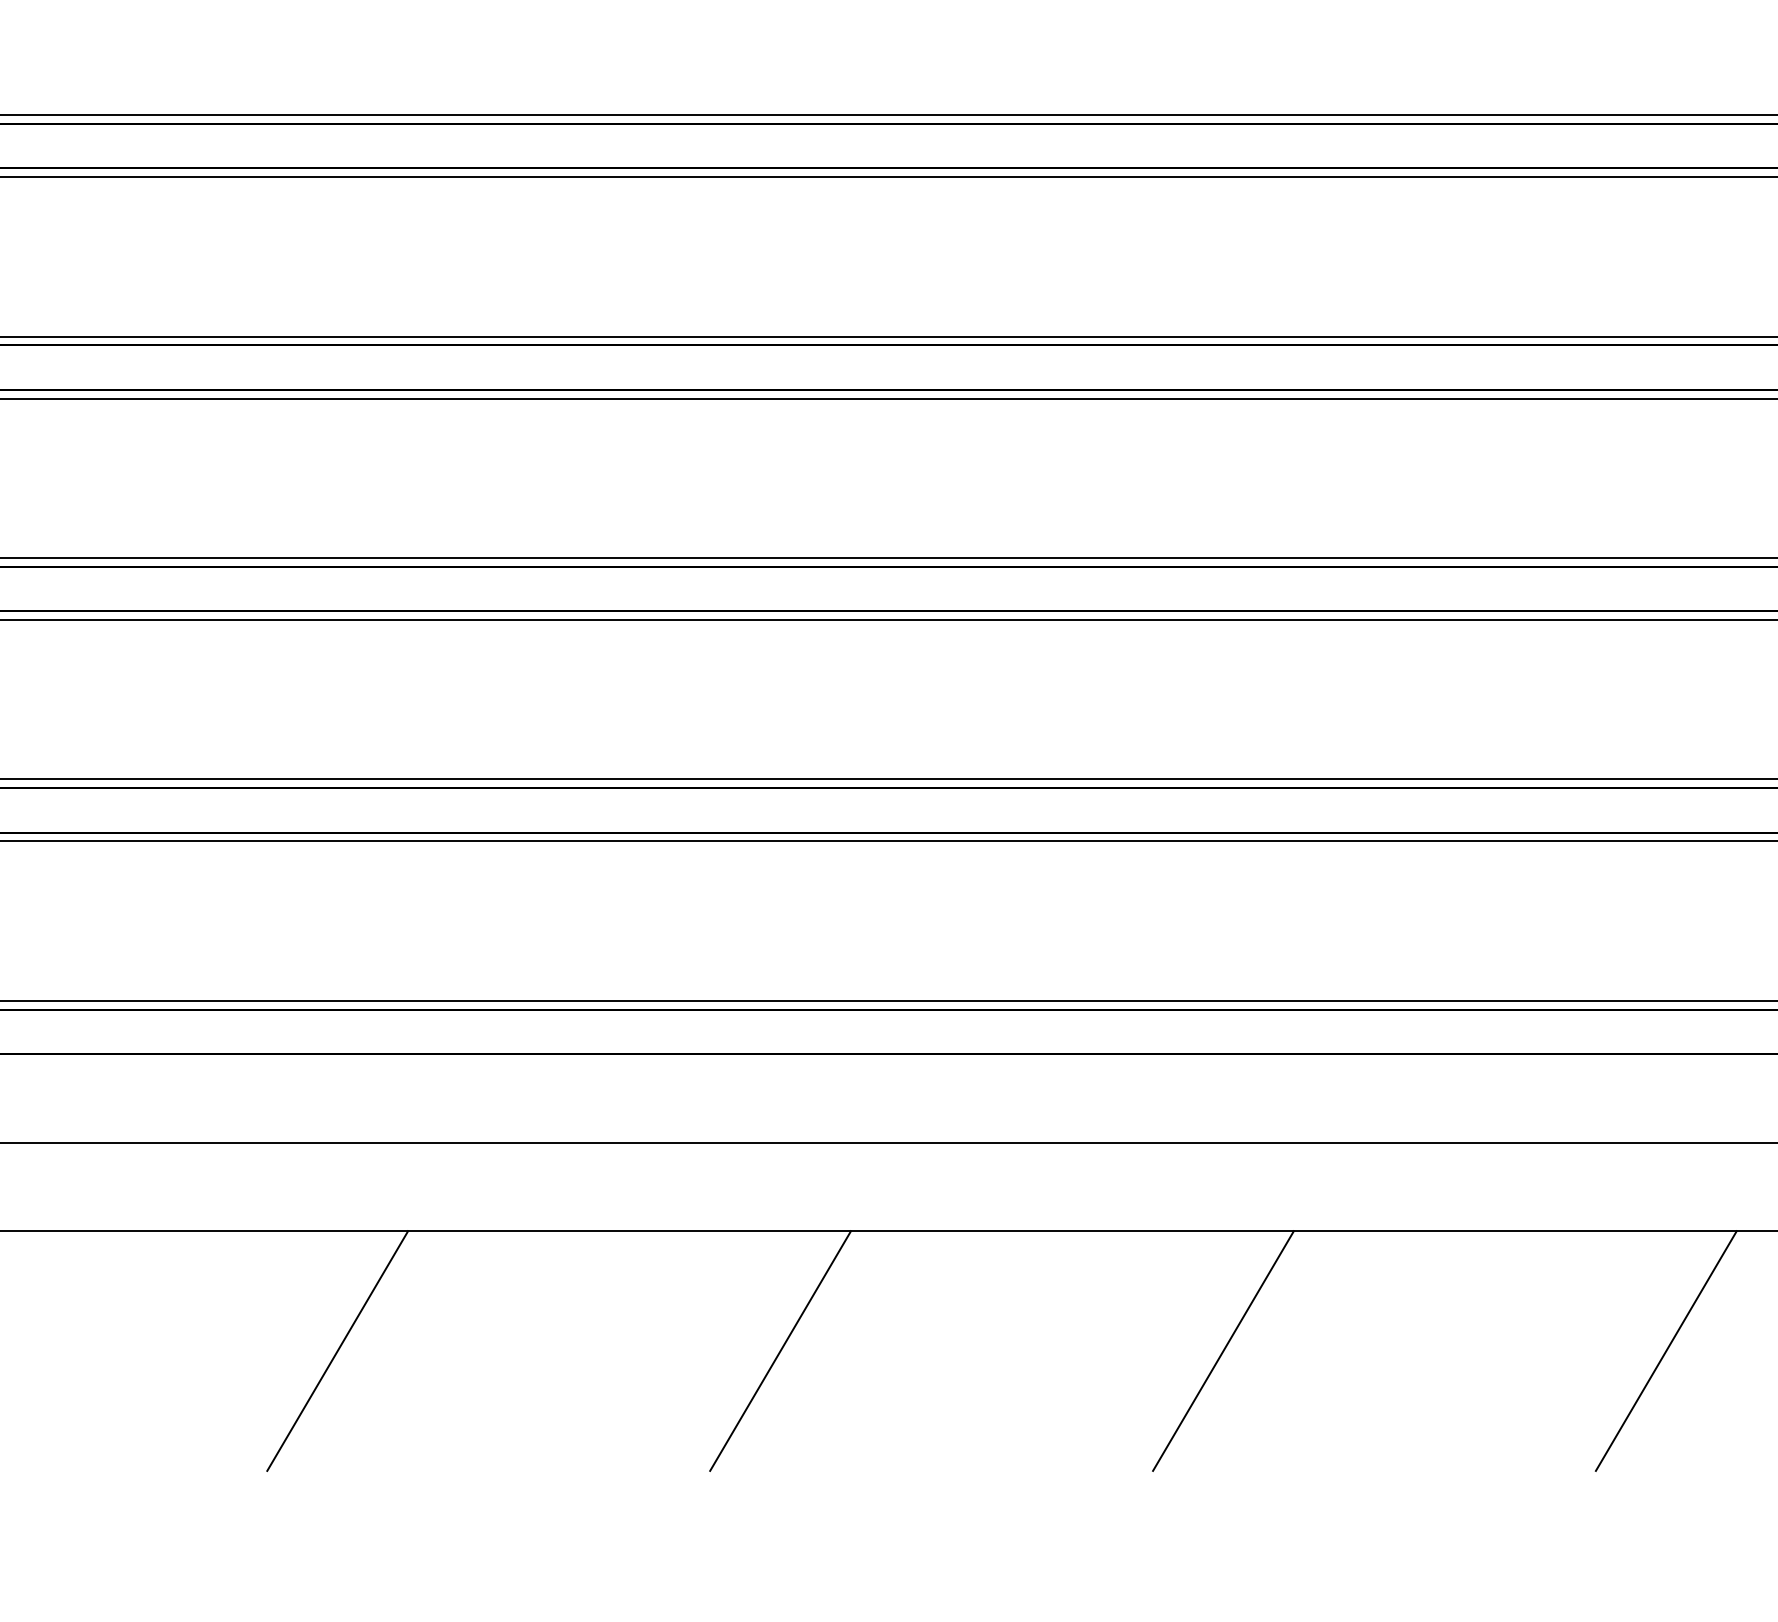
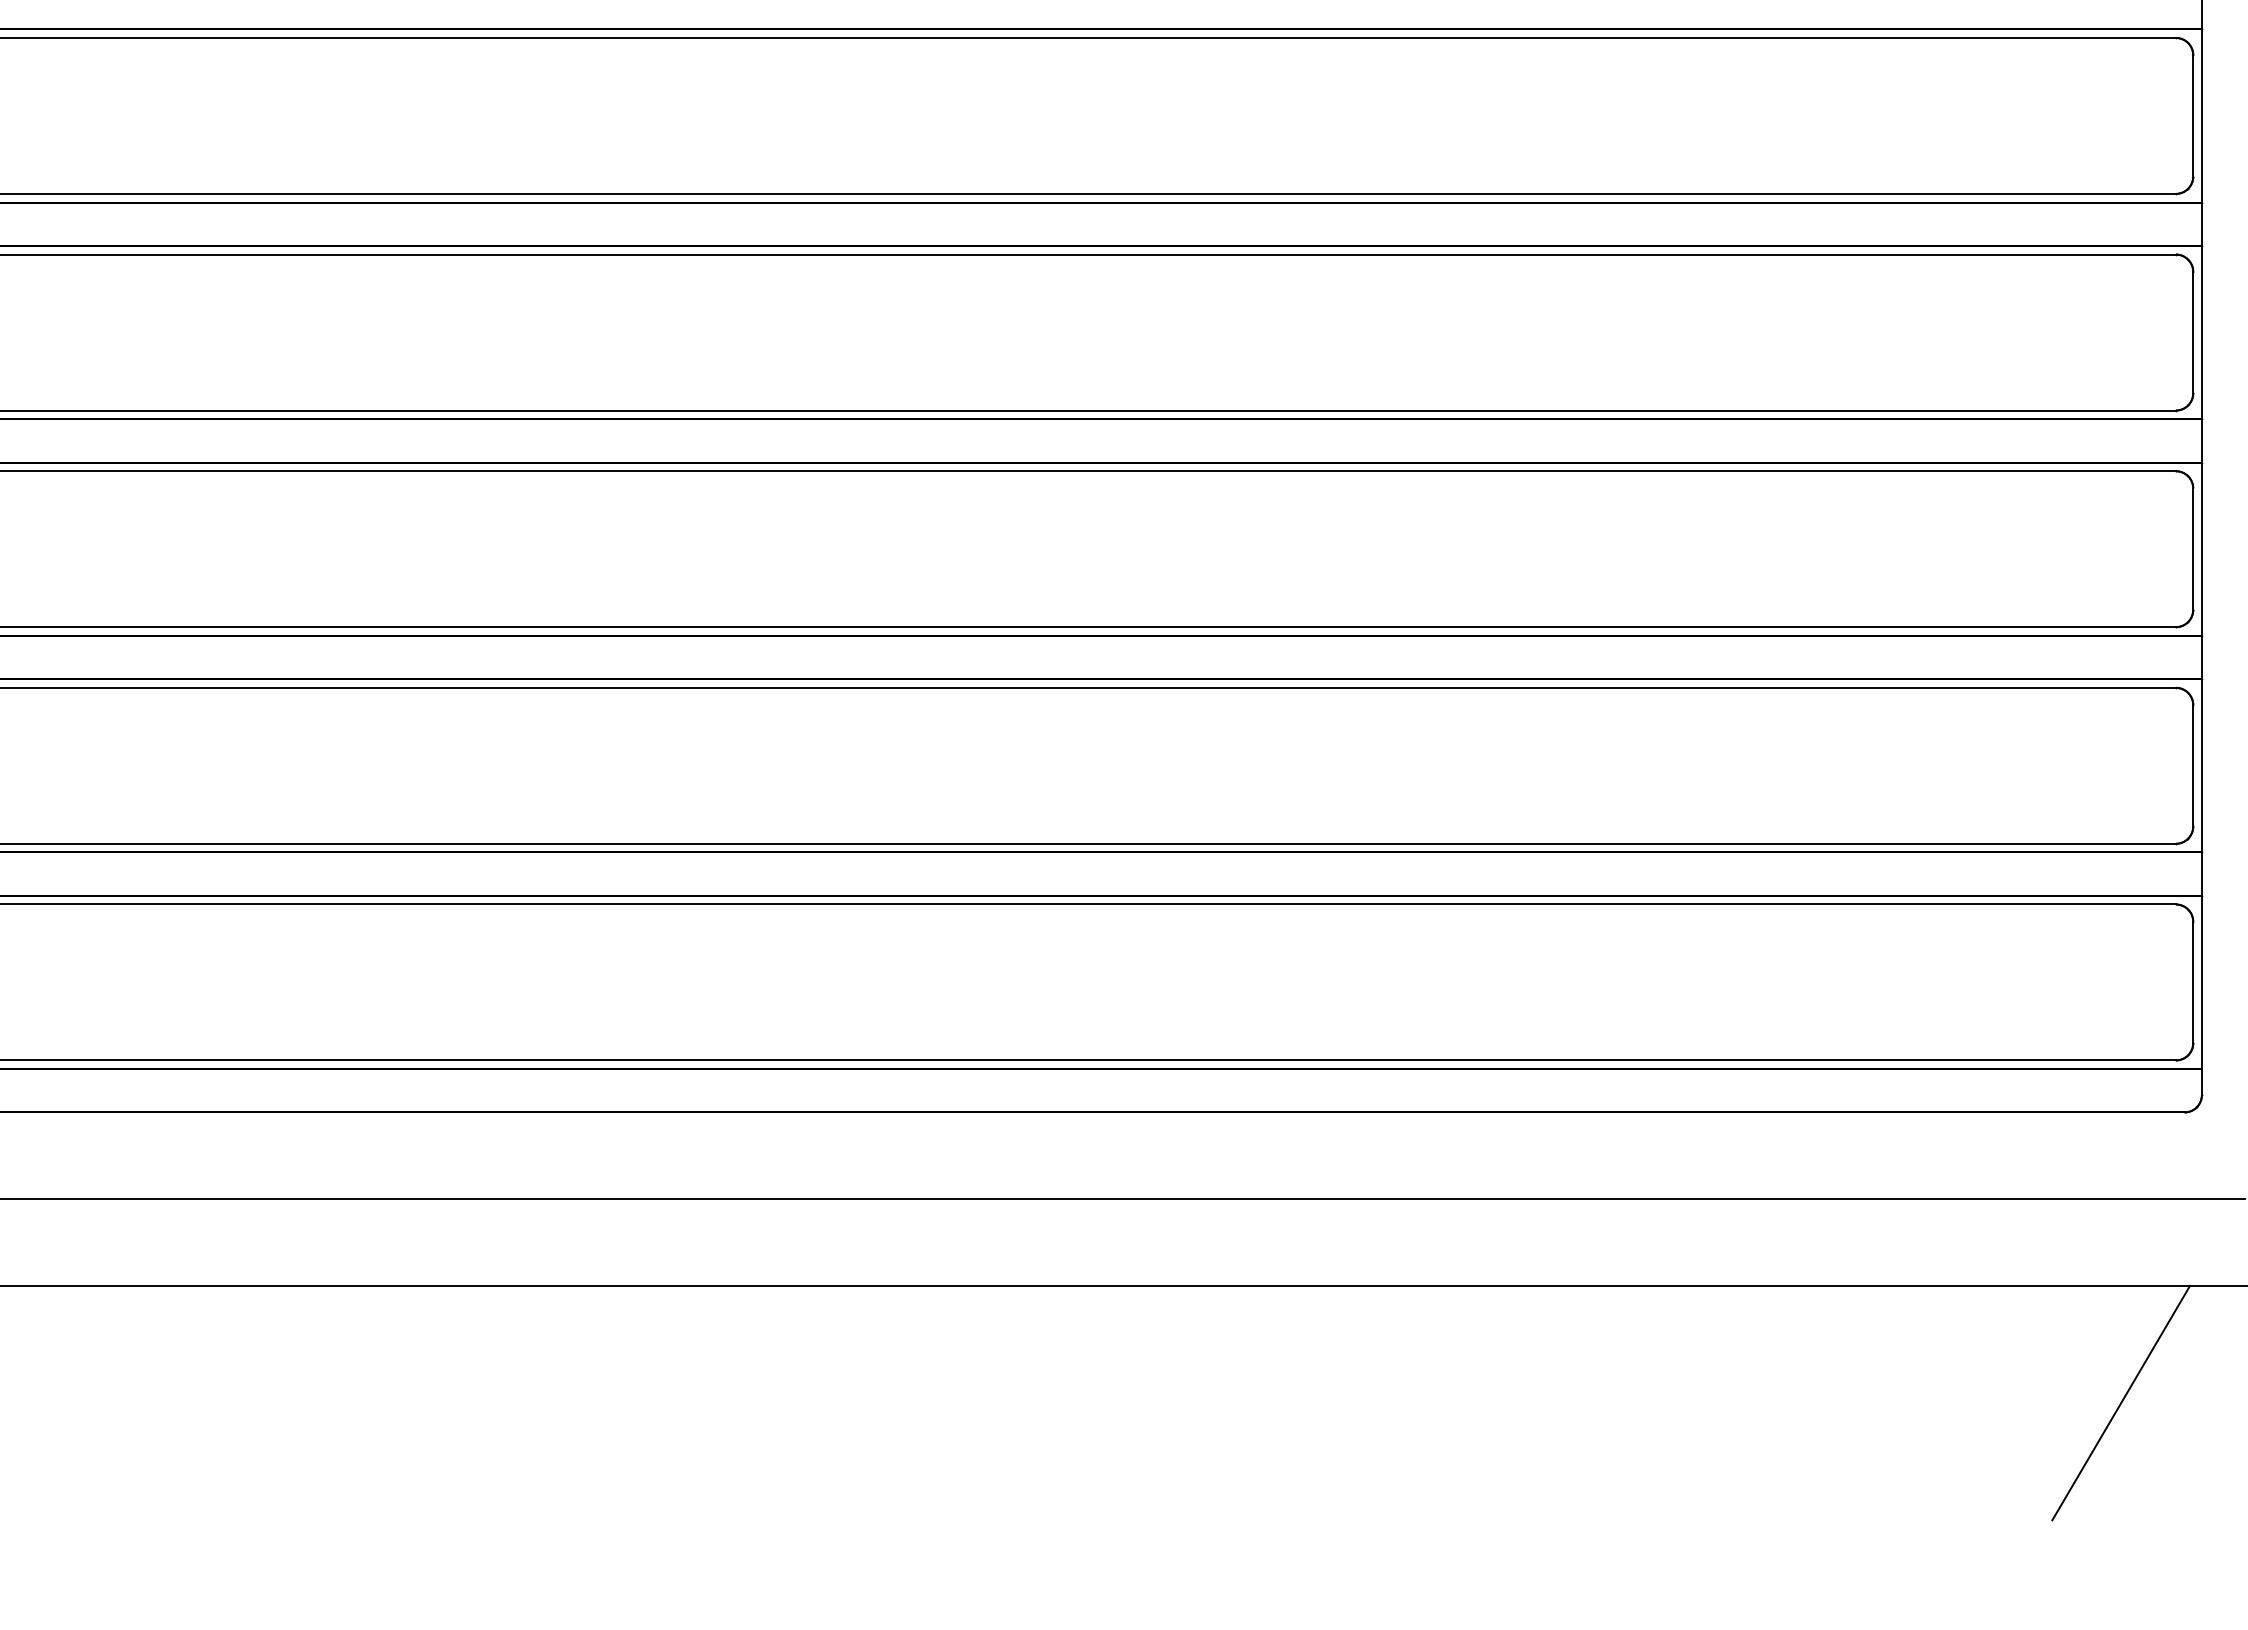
line: (338, 1350) -> (388, 1402), removed
line: (780, 1350) -> (821, 1402), removed
line: (1223, 1350) -> (1254, 1402), removed
line: (1665, 1350) -> (1687, 1402), removed

